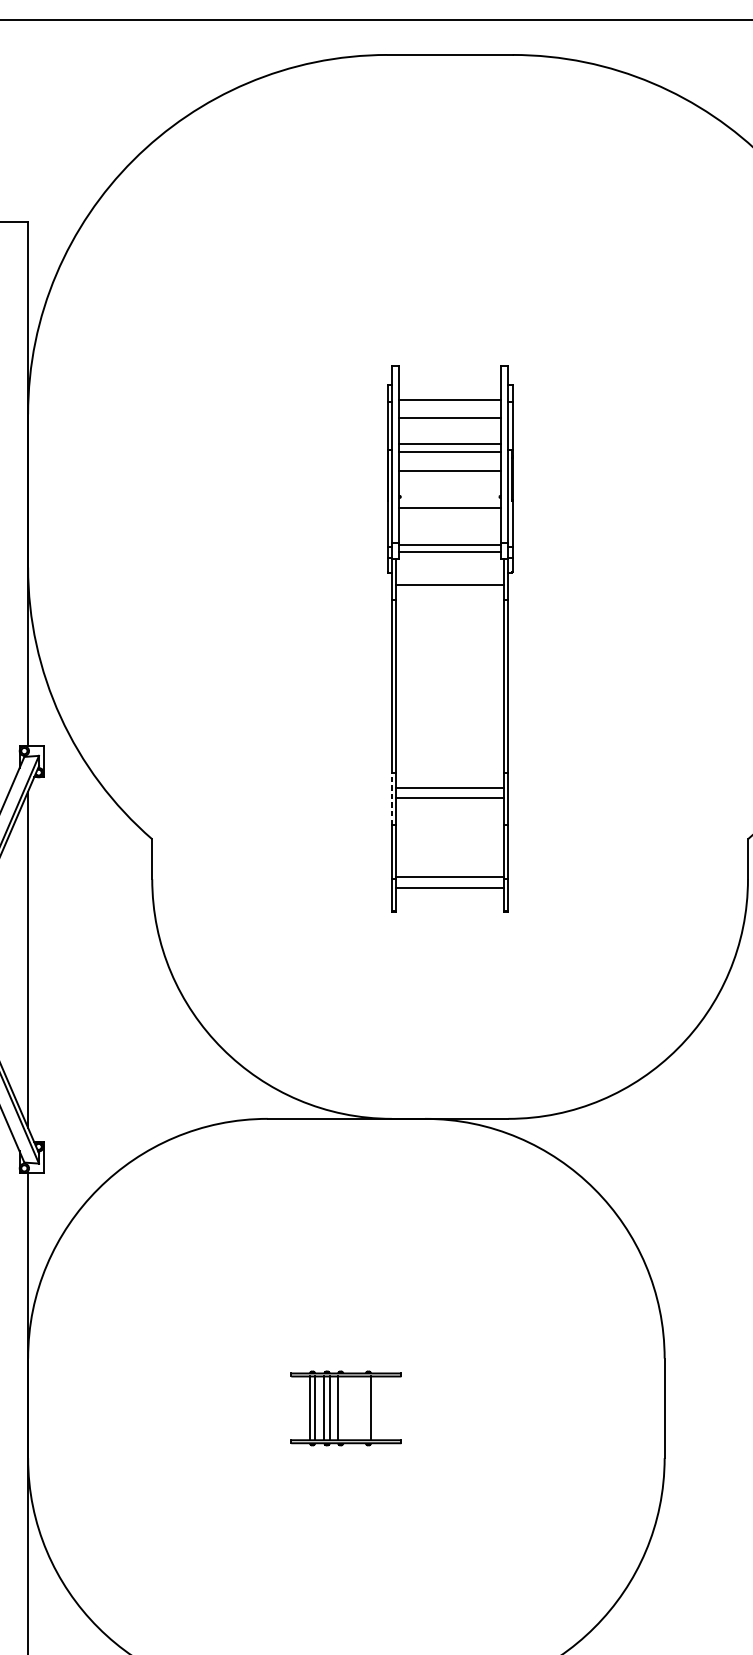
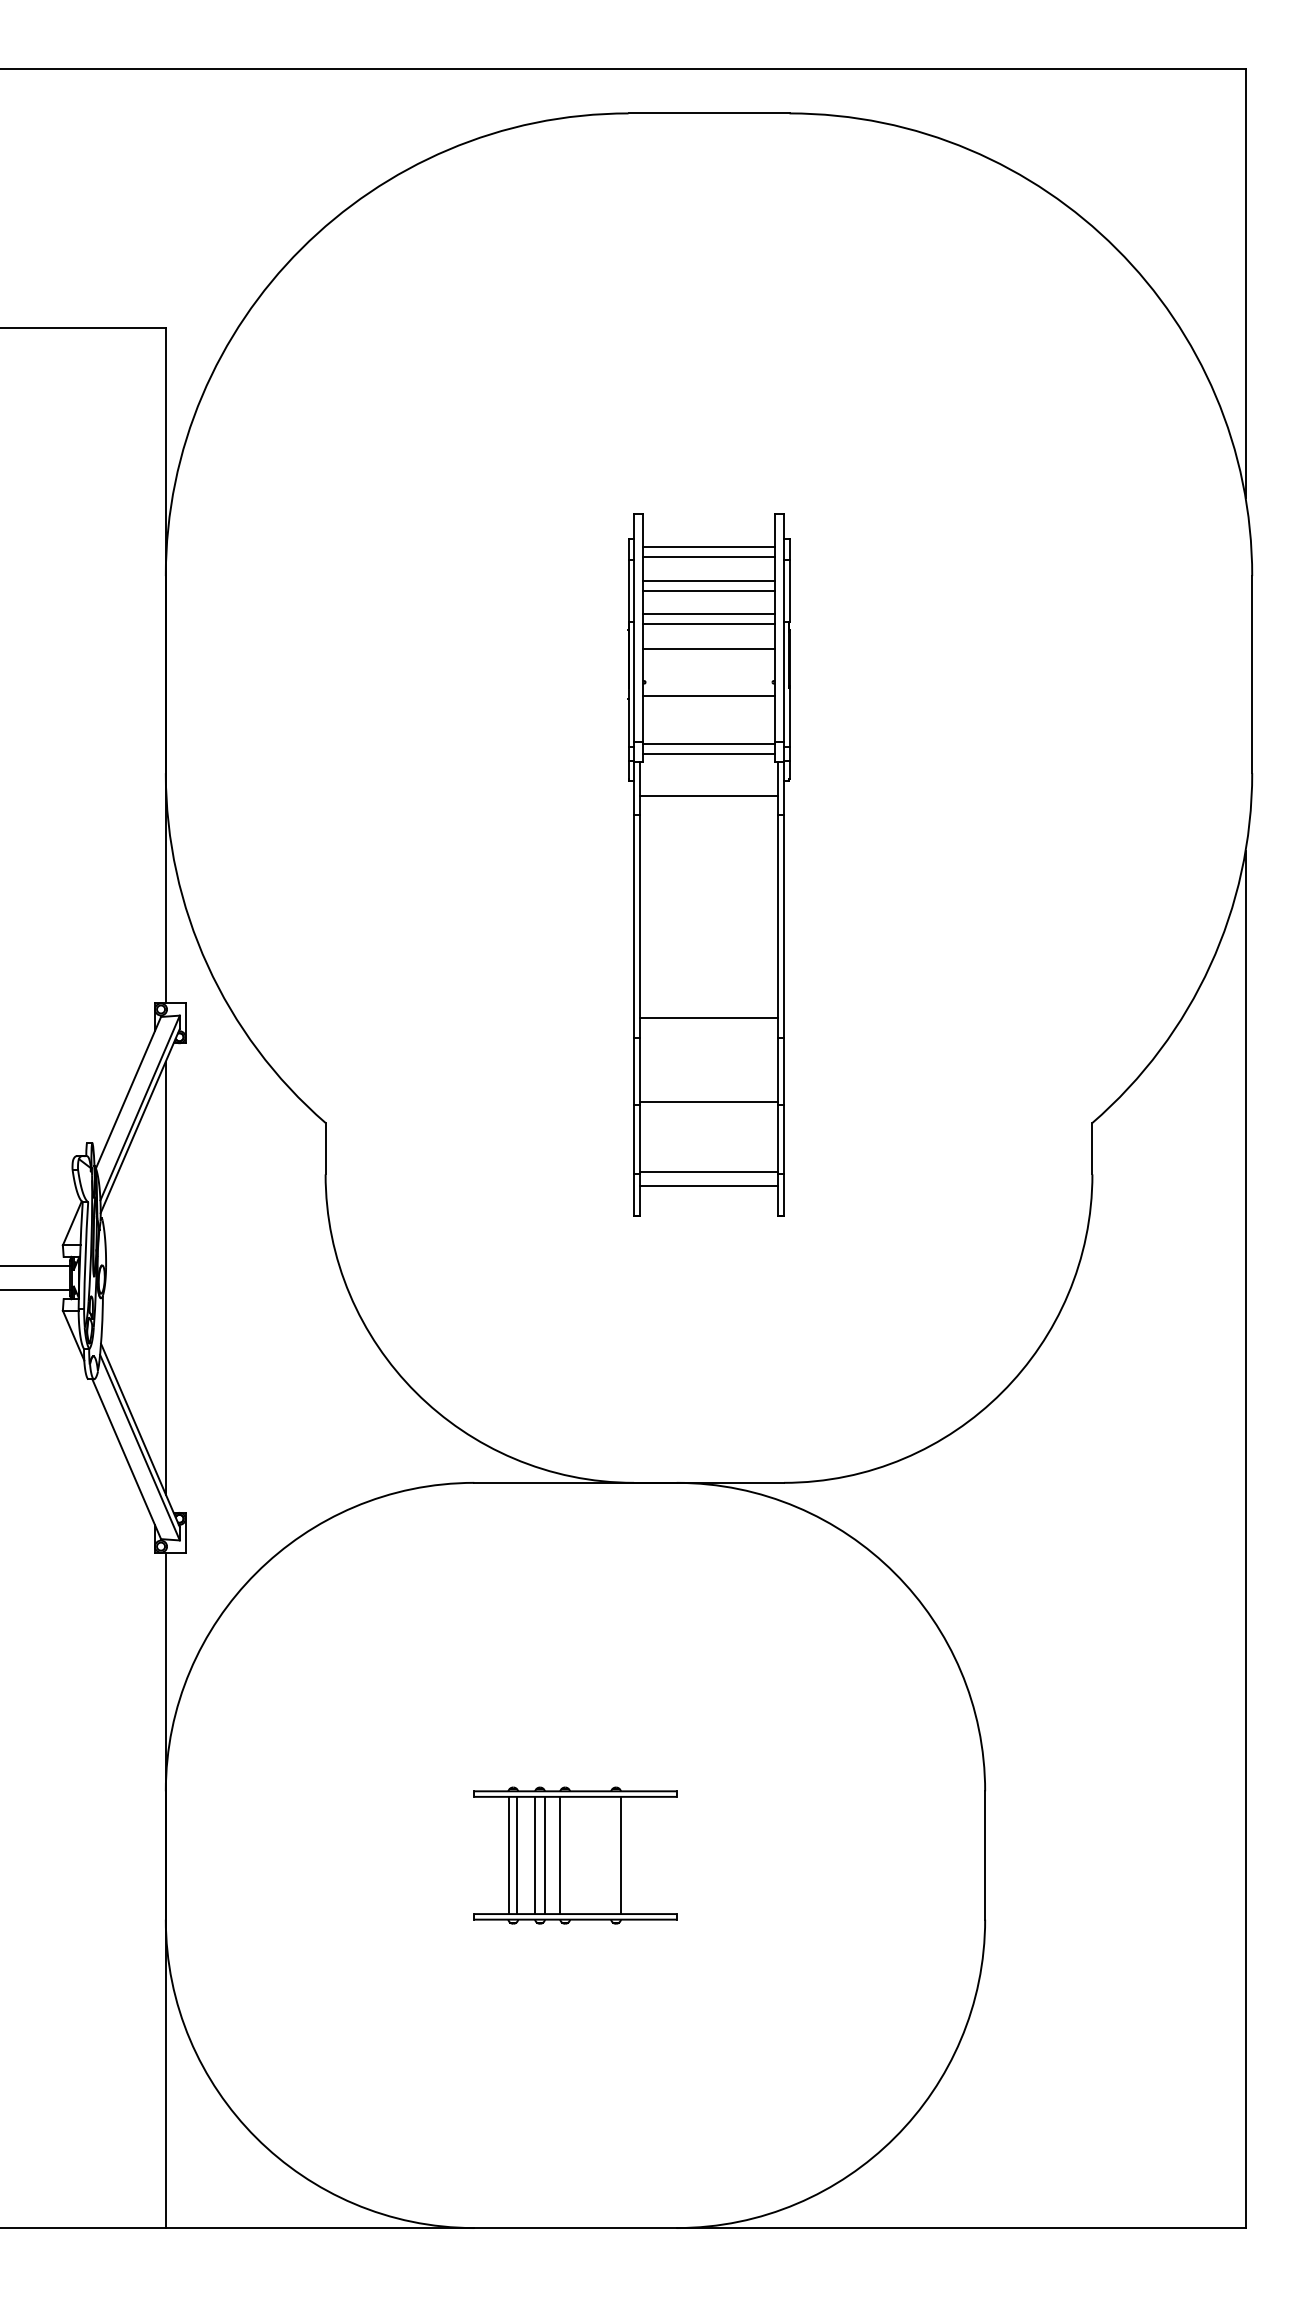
line: (449, 392) -> (708, 547), added
line: (449, 425) -> (708, 590), added
line: (449, 787) -> (708, 1101), moved
line: (392, 798) -> (634, 1070), dashed -> solid
line: (449, 798) -> (708, 1018), moved
part: (346, 1408) -> (575, 1855), size x1.43

